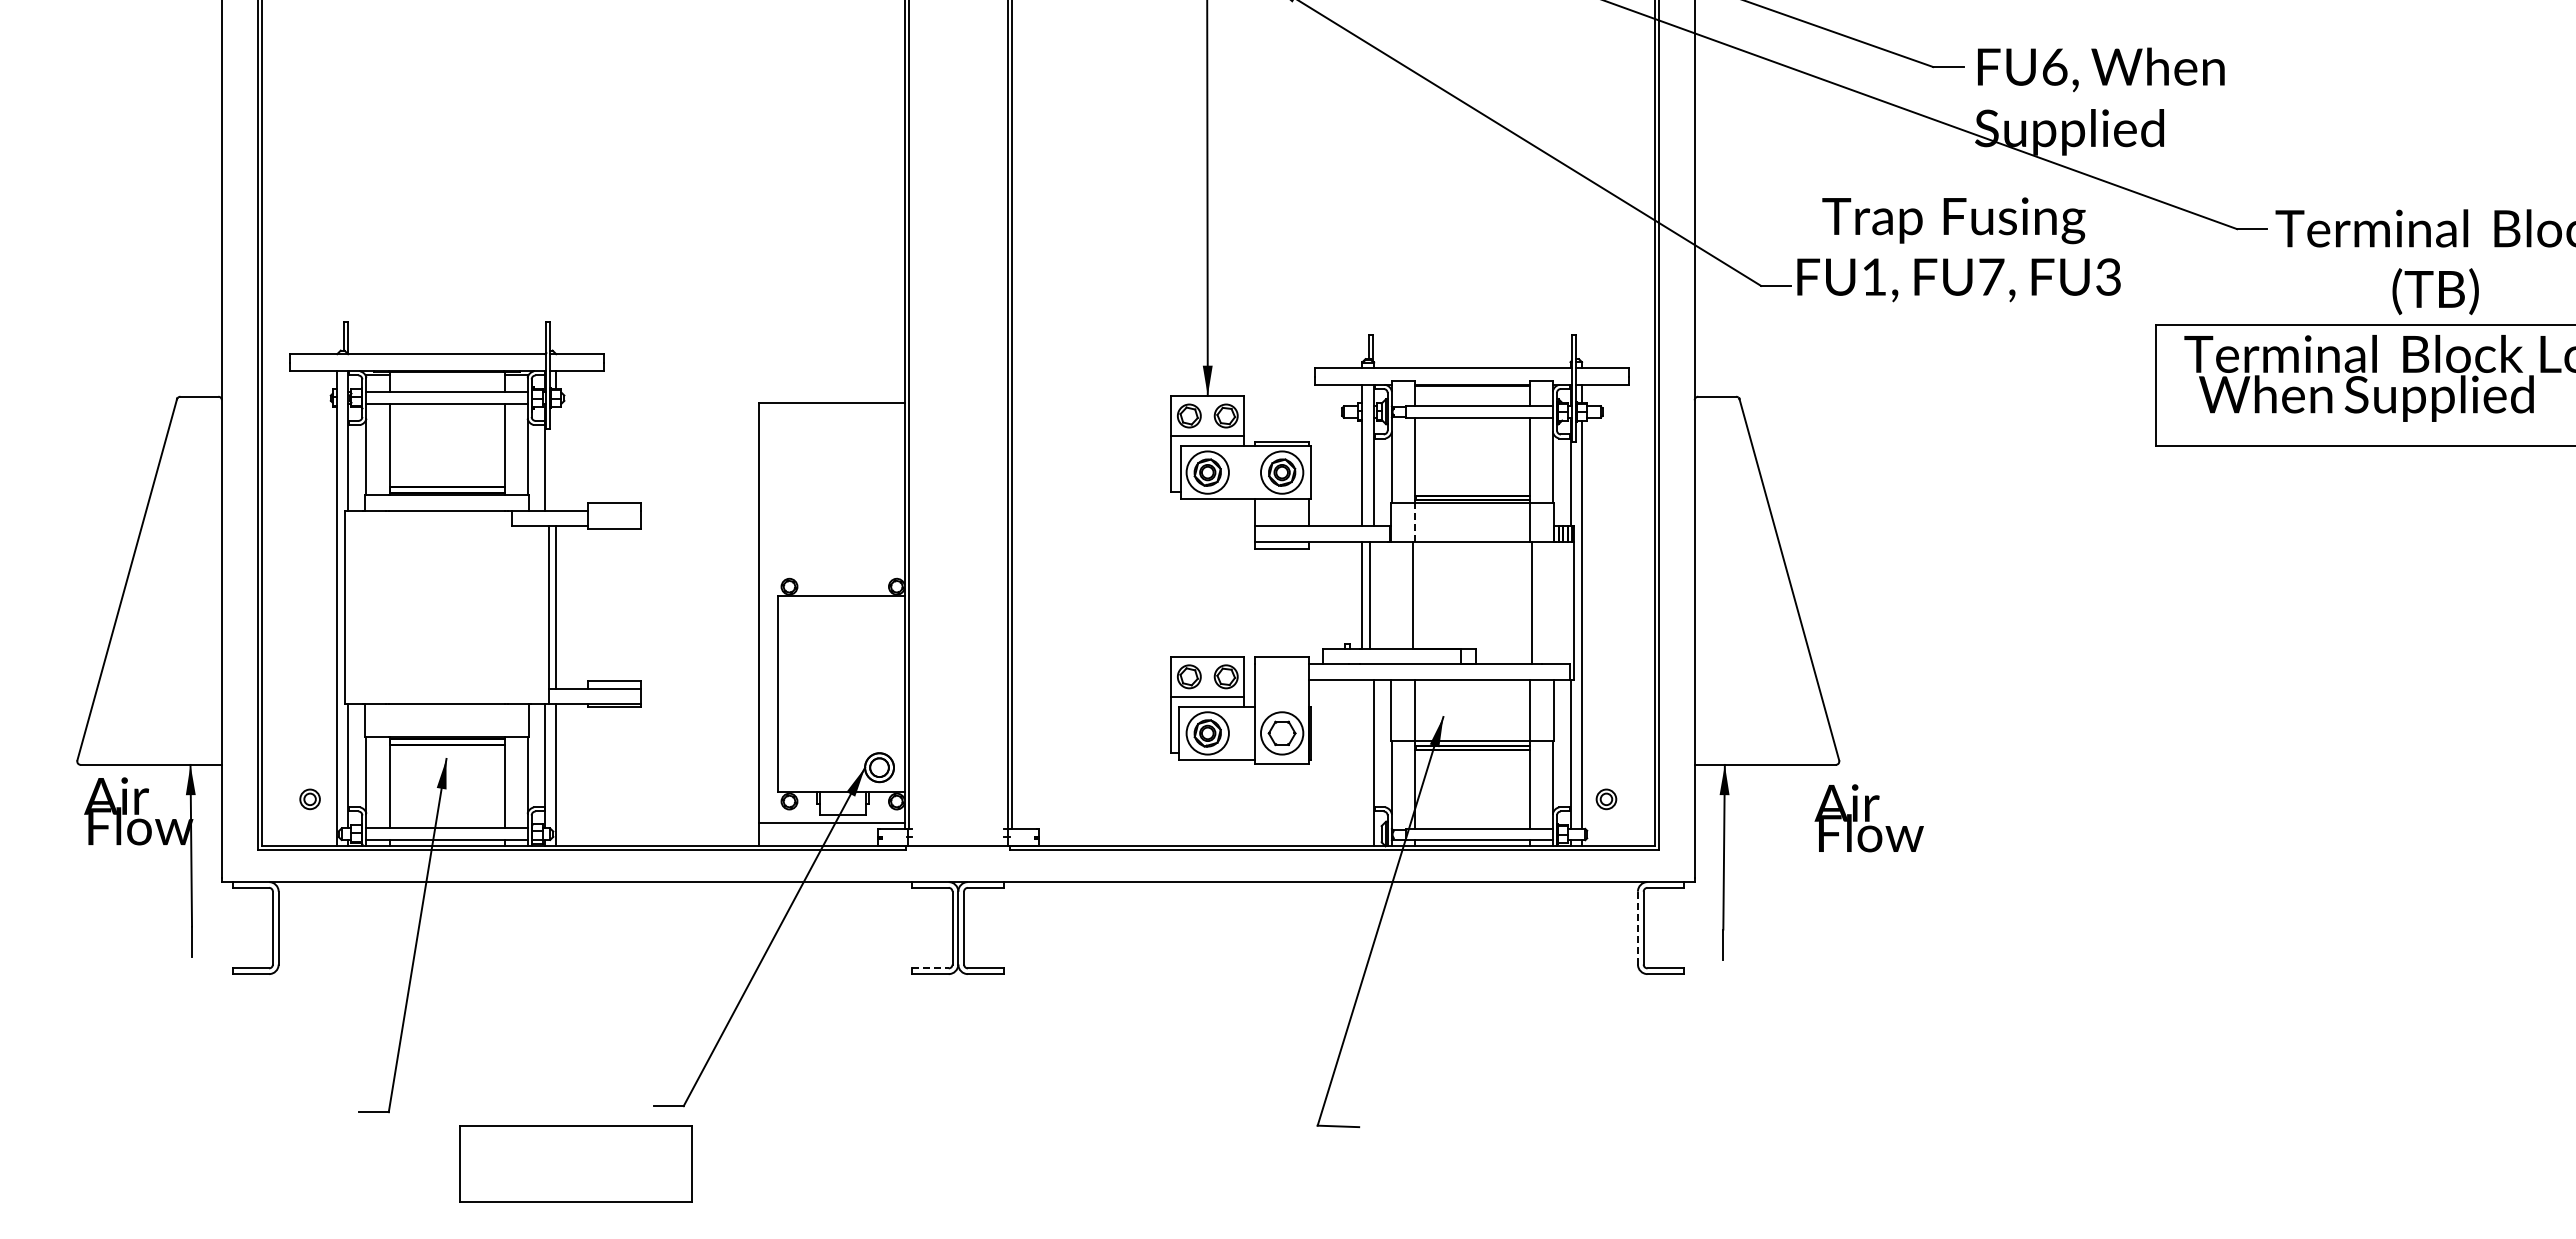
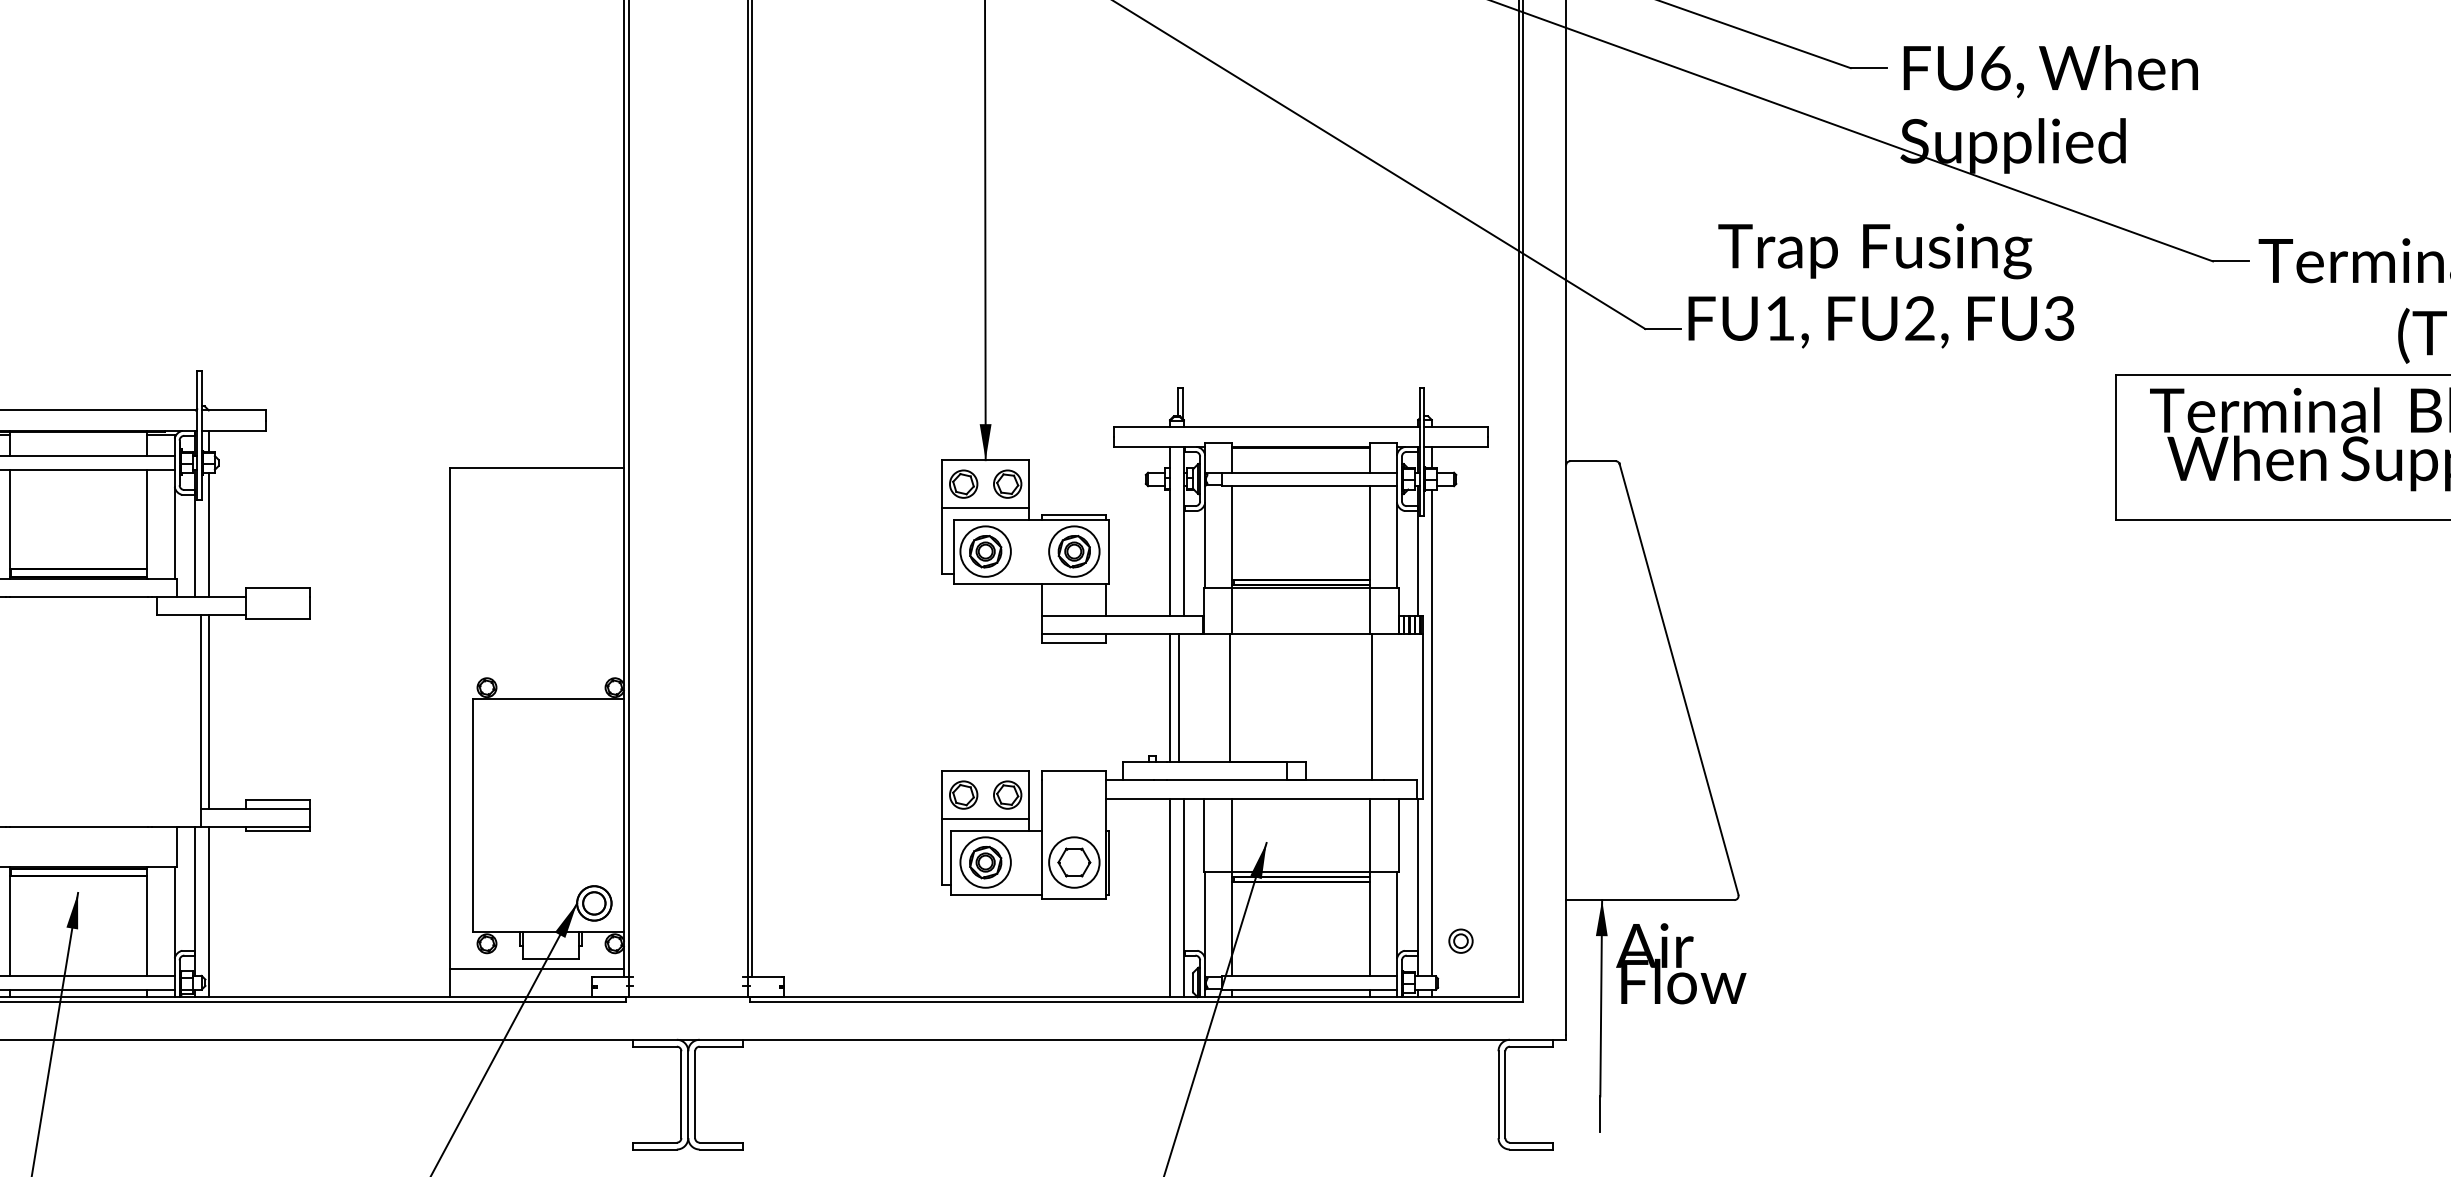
text: (1991, 276) -> (1920, 317), FU7, -> FU2,
line: (556, 458) -> (209, 534), added
line: (1414, 521) -> (1232, 609), dashed -> solid
line: (1362, 762) -> (1170, 897), added
text: (1868, 818) -> (1680, 963), moved
line: (1637, 927) -> (1497, 1093), dashed -> solid
line: (930, 968) -> (655, 1142), dashed -> solid

